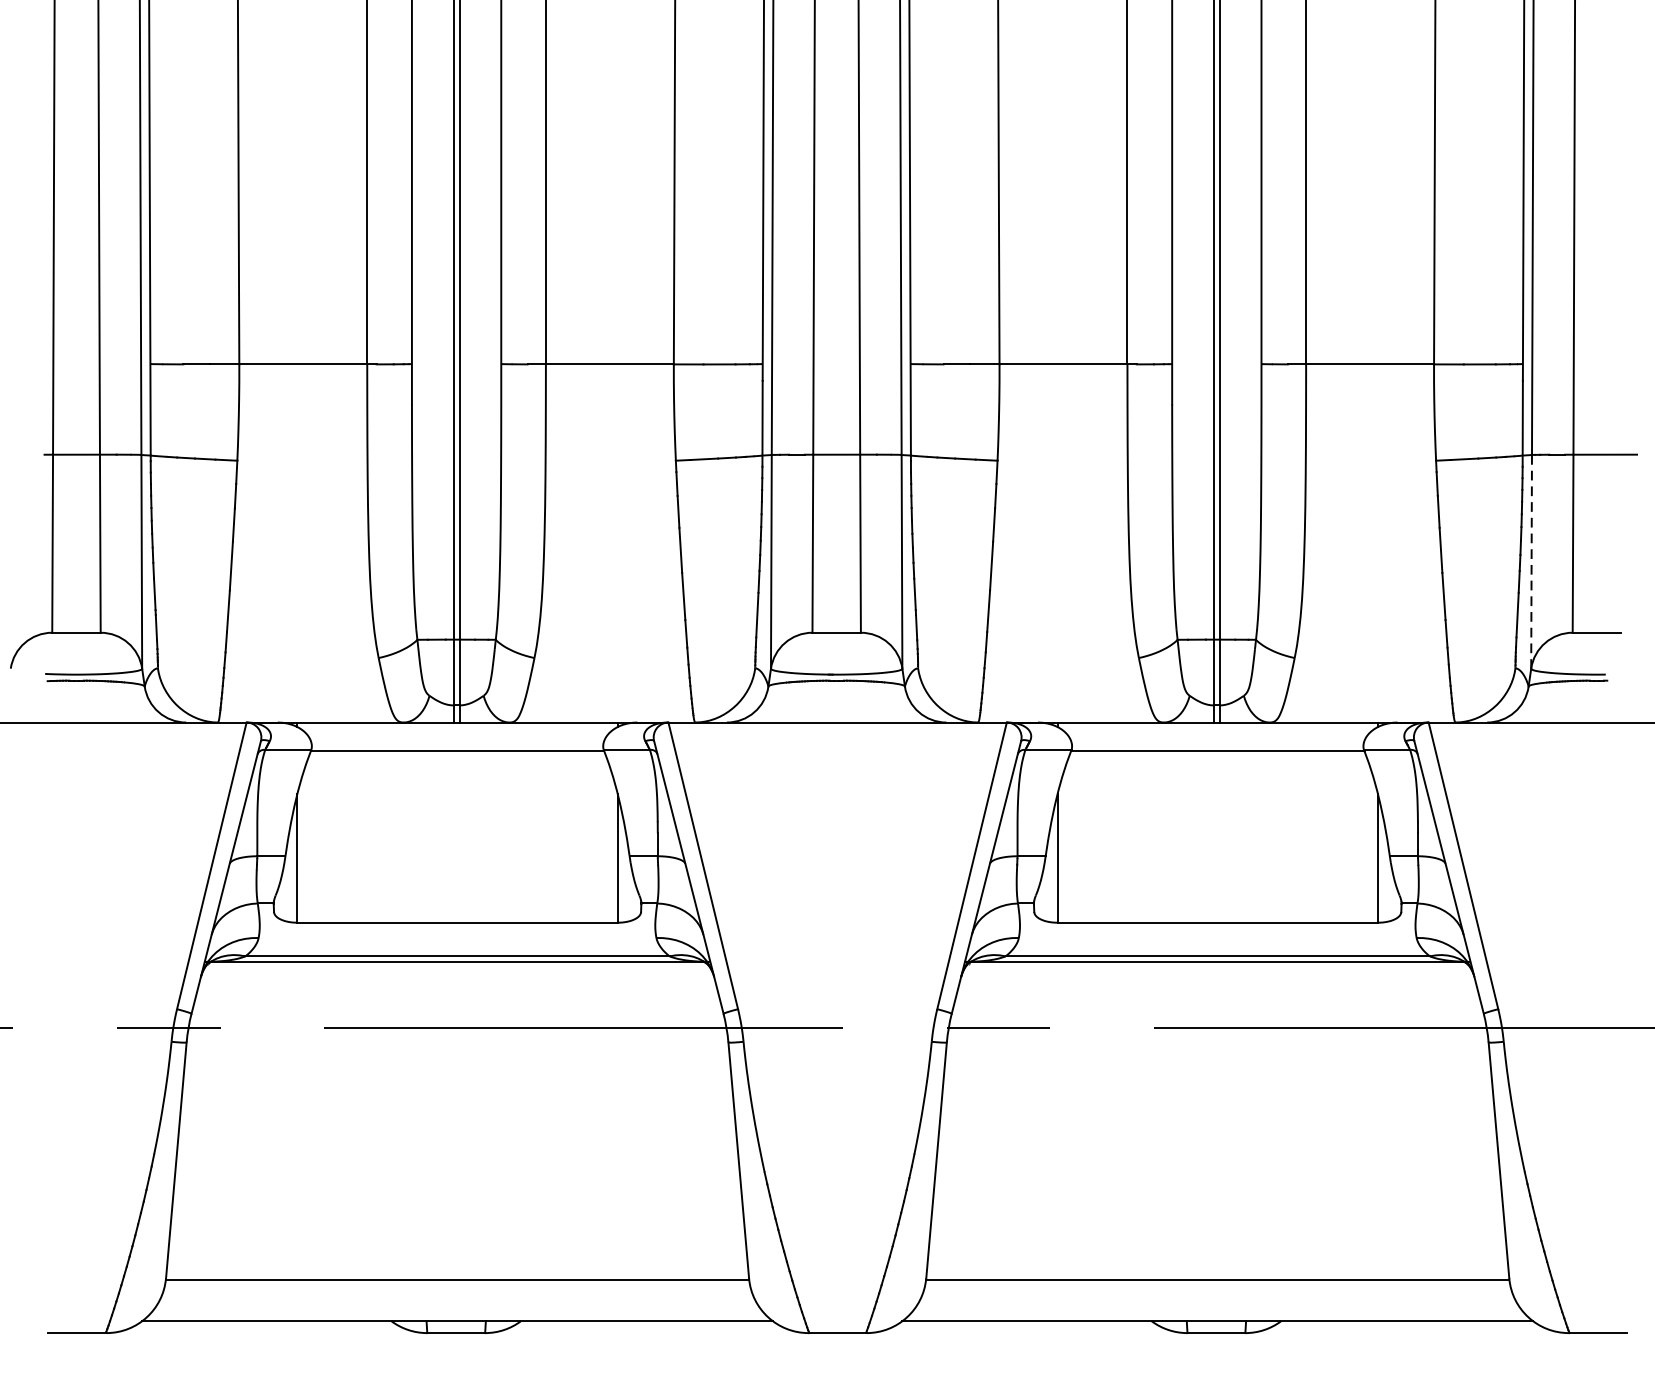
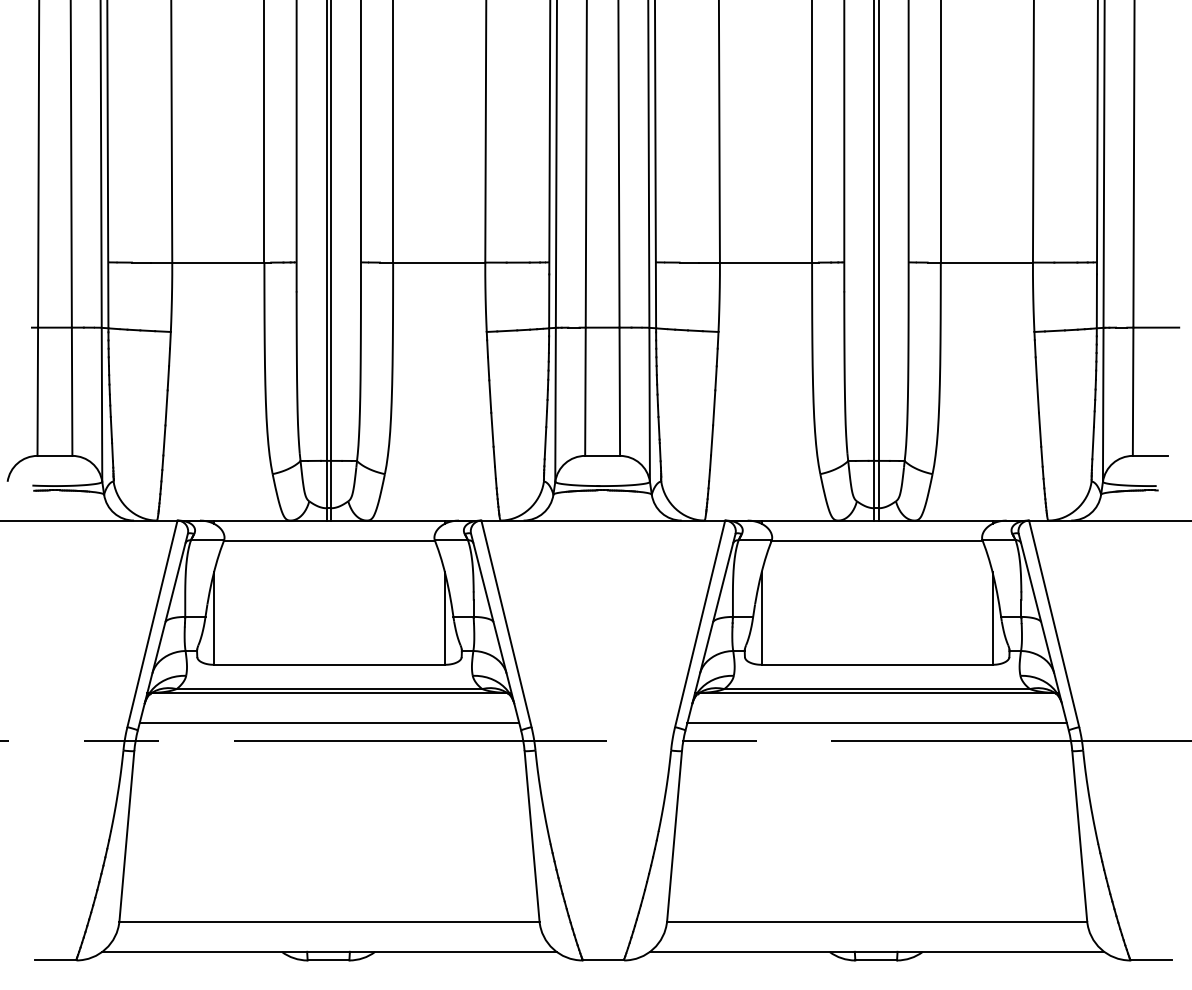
line: (1531, 561) -> (1103, 404), dashed -> solid
line: (457, 1002) -> (329, 722), added
line: (1216, 1002) -> (876, 722), added

